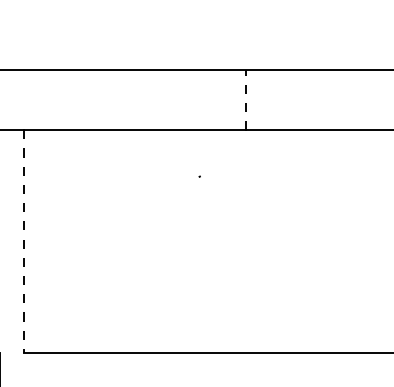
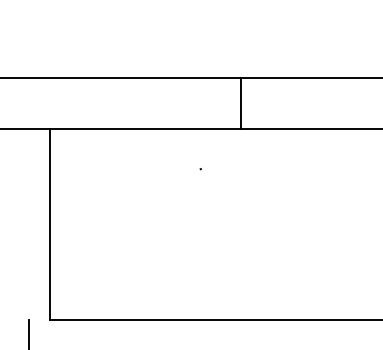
line: (246, 100) -> (240, 103), dashed -> solid
line: (23, 242) -> (49, 225), dashed -> solid

